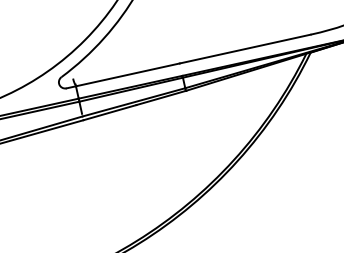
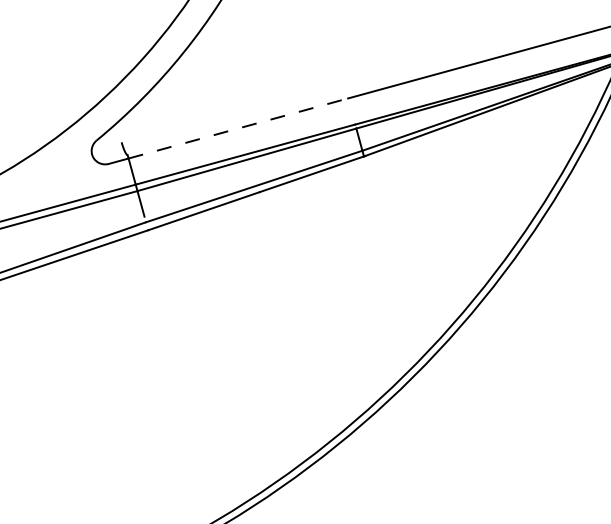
line: (128, 74) -> (239, 127), solid -> dashed

